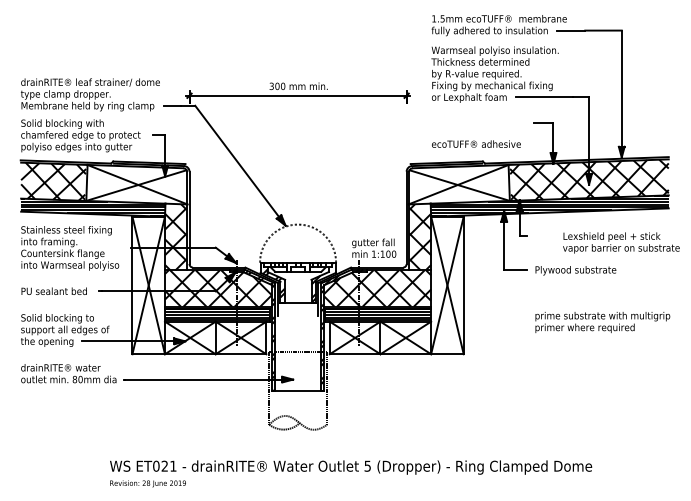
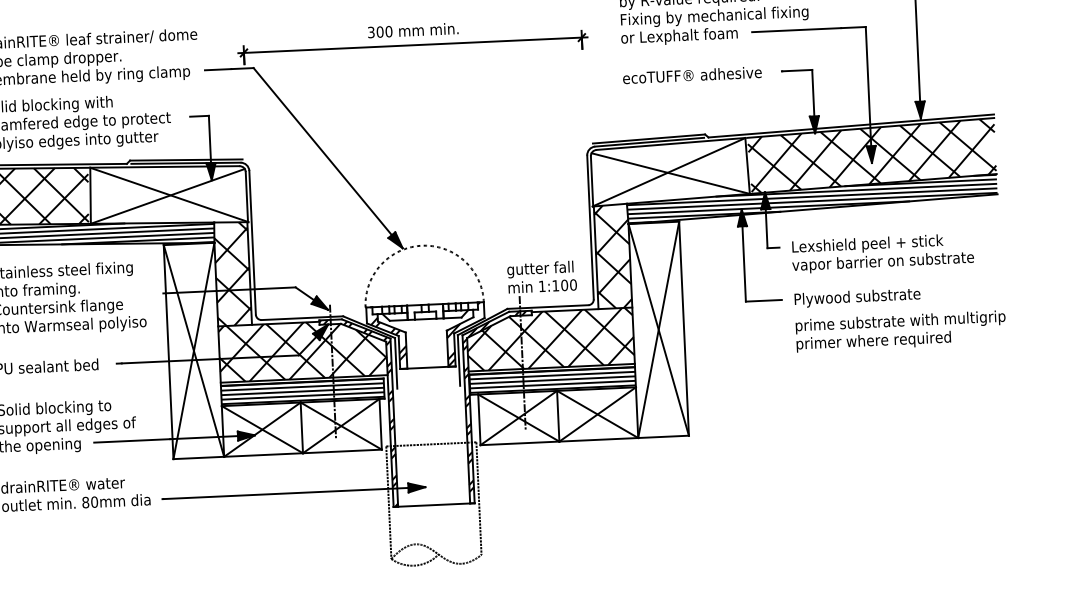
text: (476, 143) -> (692, 74), moved
text: (621, 242) -> (882, 252), moved
text: (602, 322) -> (900, 331), moved

